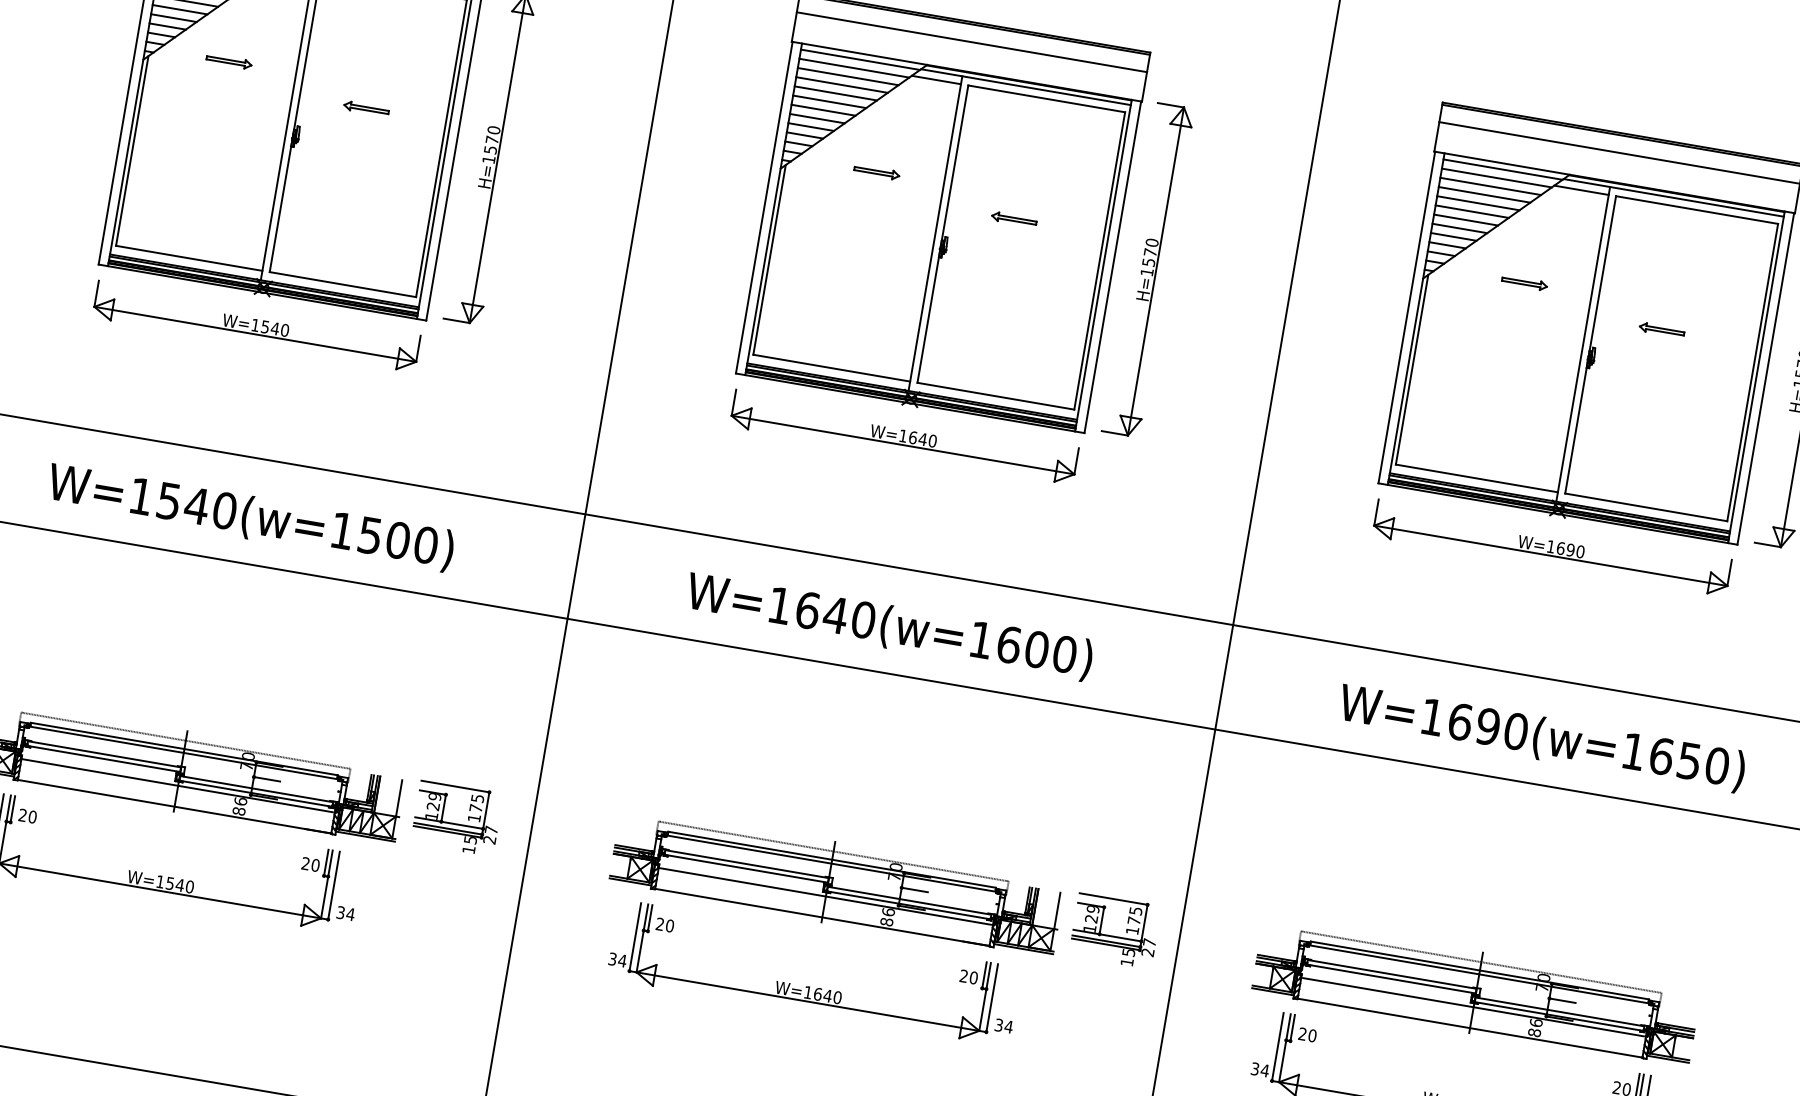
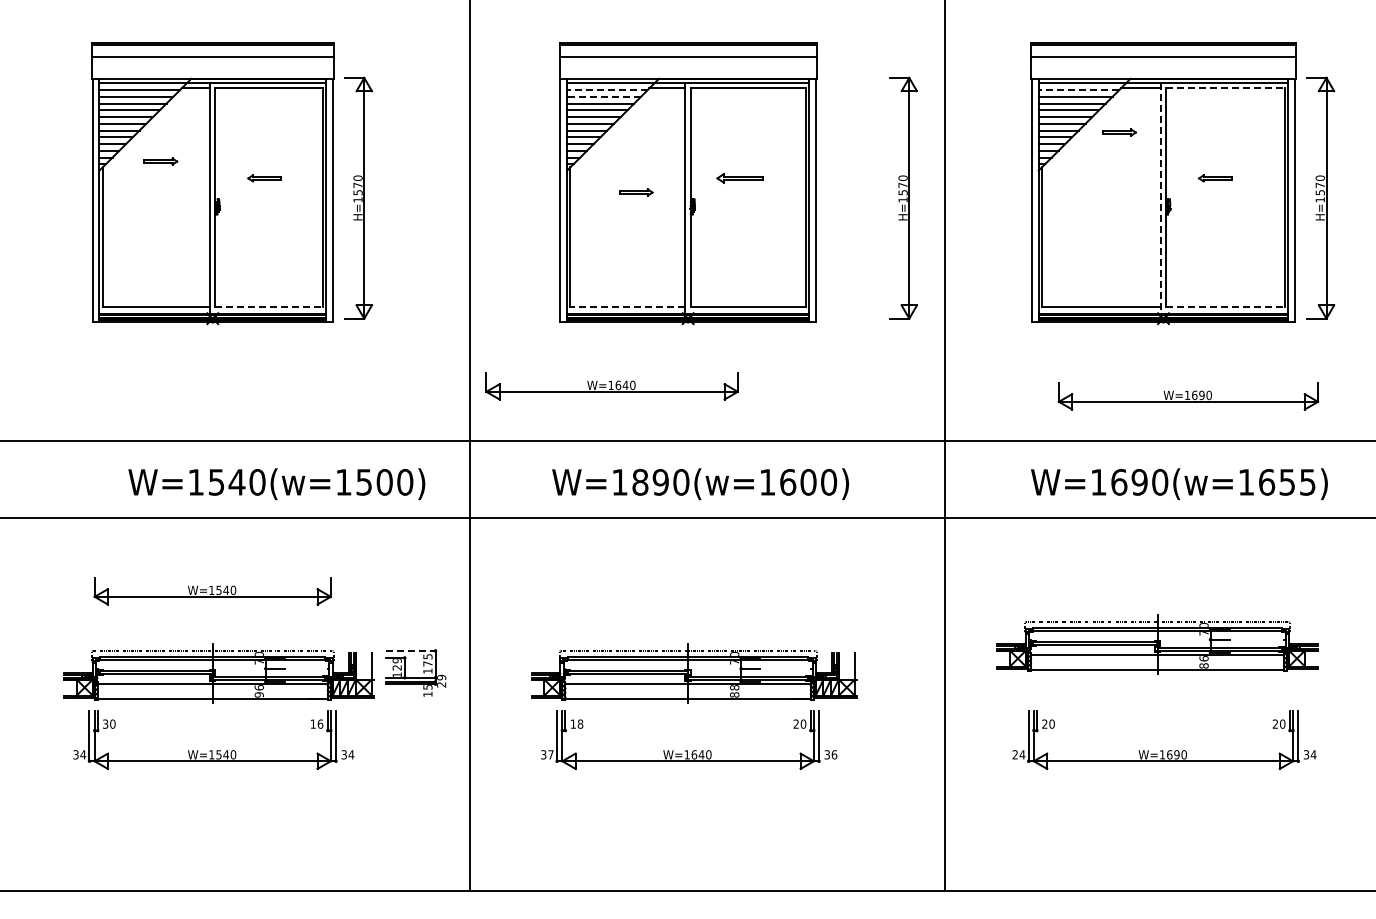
line: (852, 68) -> (606, 90), solid -> dashed
line: (848, 76) -> (604, 96), solid -> dashed
part: (877, 172) -> (636, 192), moved
line: (1496, 178) -> (1078, 90), solid -> dashed
line: (1698, 210) -> (1226, 88), solid -> dashed
part: (1013, 219) -> (739, 178), size x1.4
part: (1148, 269) -> (903, 197), moved
part: (1524, 282) -> (1119, 132), moved
line: (343, 284) -> (269, 306), solid -> dashed
part: (256, 327) -> (212, 591), moved
line: (1582, 344) -> (1160, 198), solid -> dashed
line: (831, 367) -> (627, 306), solid -> dashed
part: (903, 437) -> (611, 386), moved
line: (1647, 507) -> (1226, 306), solid -> dashed
text: (250, 518) -> (276, 484), moved
part: (1552, 548) -> (1188, 396), moved
text: (821, 611) -> (650, 481), W=1640(w=1600) -> W=1890(w=1600)
text: (1716, 766) -> (1307, 482), W=1690(w=1650) -> W=1690(w=1655)
line: (455, 786) -> (410, 650), solid -> dashed
text: (239, 810) -> (259, 694), 86 -> 96
text: (22, 815) -> (105, 724), 20 -> 30
text: (491, 830) -> (441, 677), 27 -> 29
text: (310, 863) -> (316, 723), 20 -> 16
text: (888, 911) -> (734, 687), 86 -> 88
text: (664, 924) -> (576, 723), 20 -> 18
part: (1115, 929) -> (898, 672), removed
text: (621, 960) -> (550, 754), 34 -> 37
part: (1476, 992) -> (1157, 644), moved
text: (1008, 1026) -> (834, 754), 34 -> 36
text: (1254, 1068) -> (1014, 754), 34 -> 24

